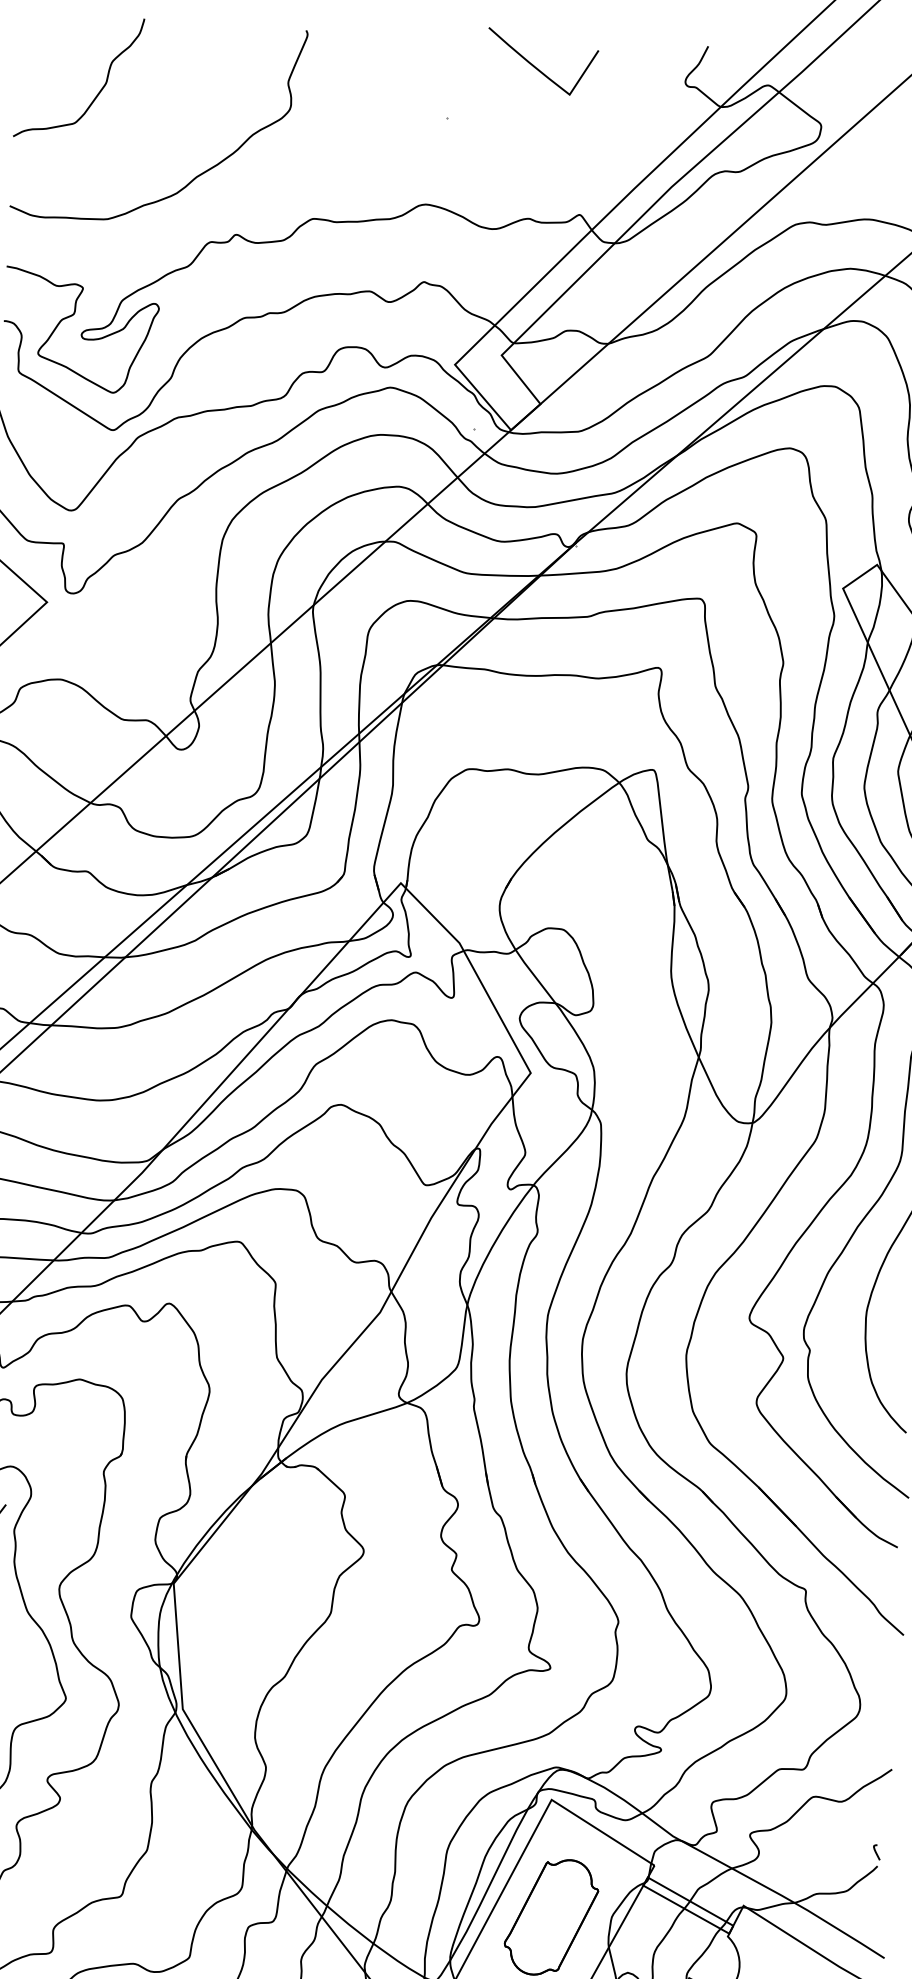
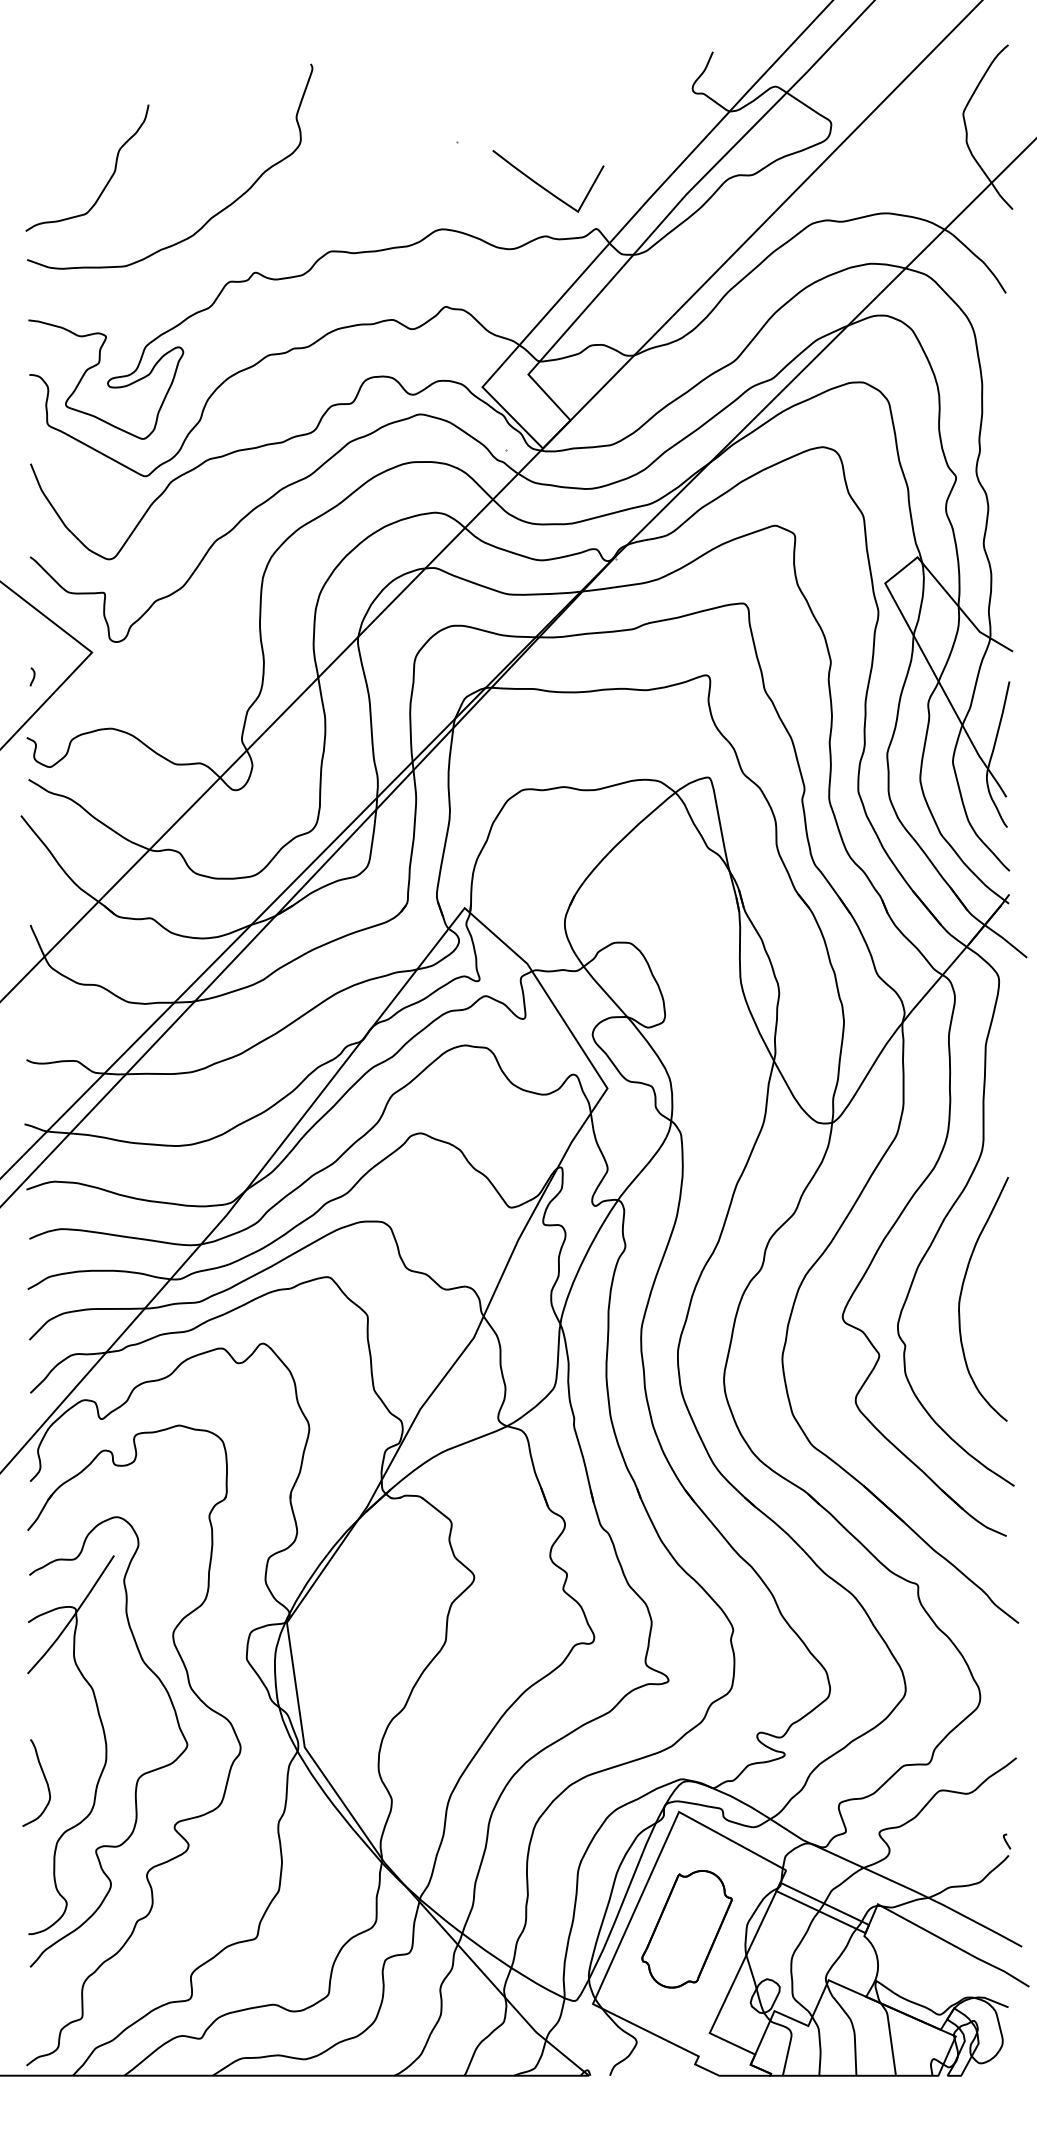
curve: (537, 68) -> (544, 187), moved
curve: (98, 92) -> (107, 181), moved

